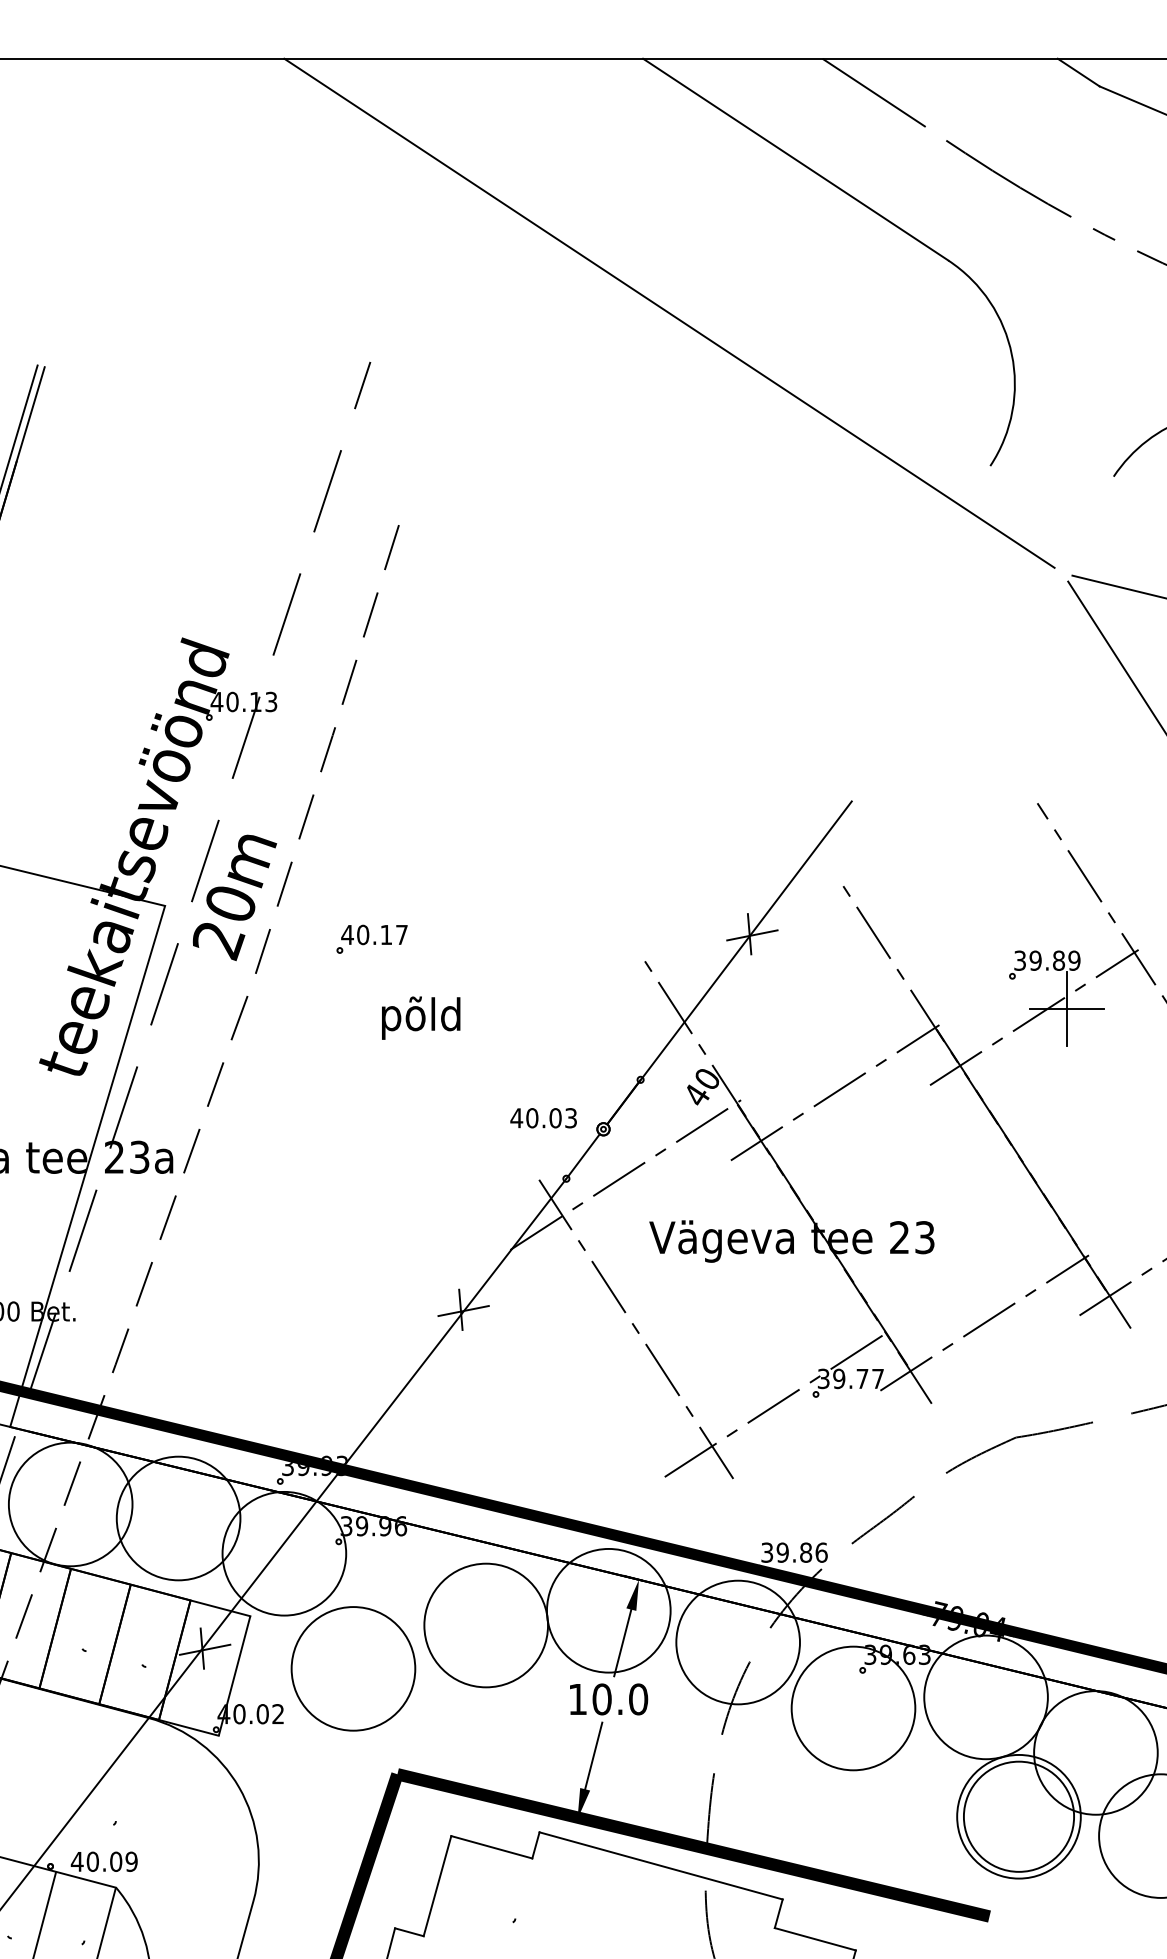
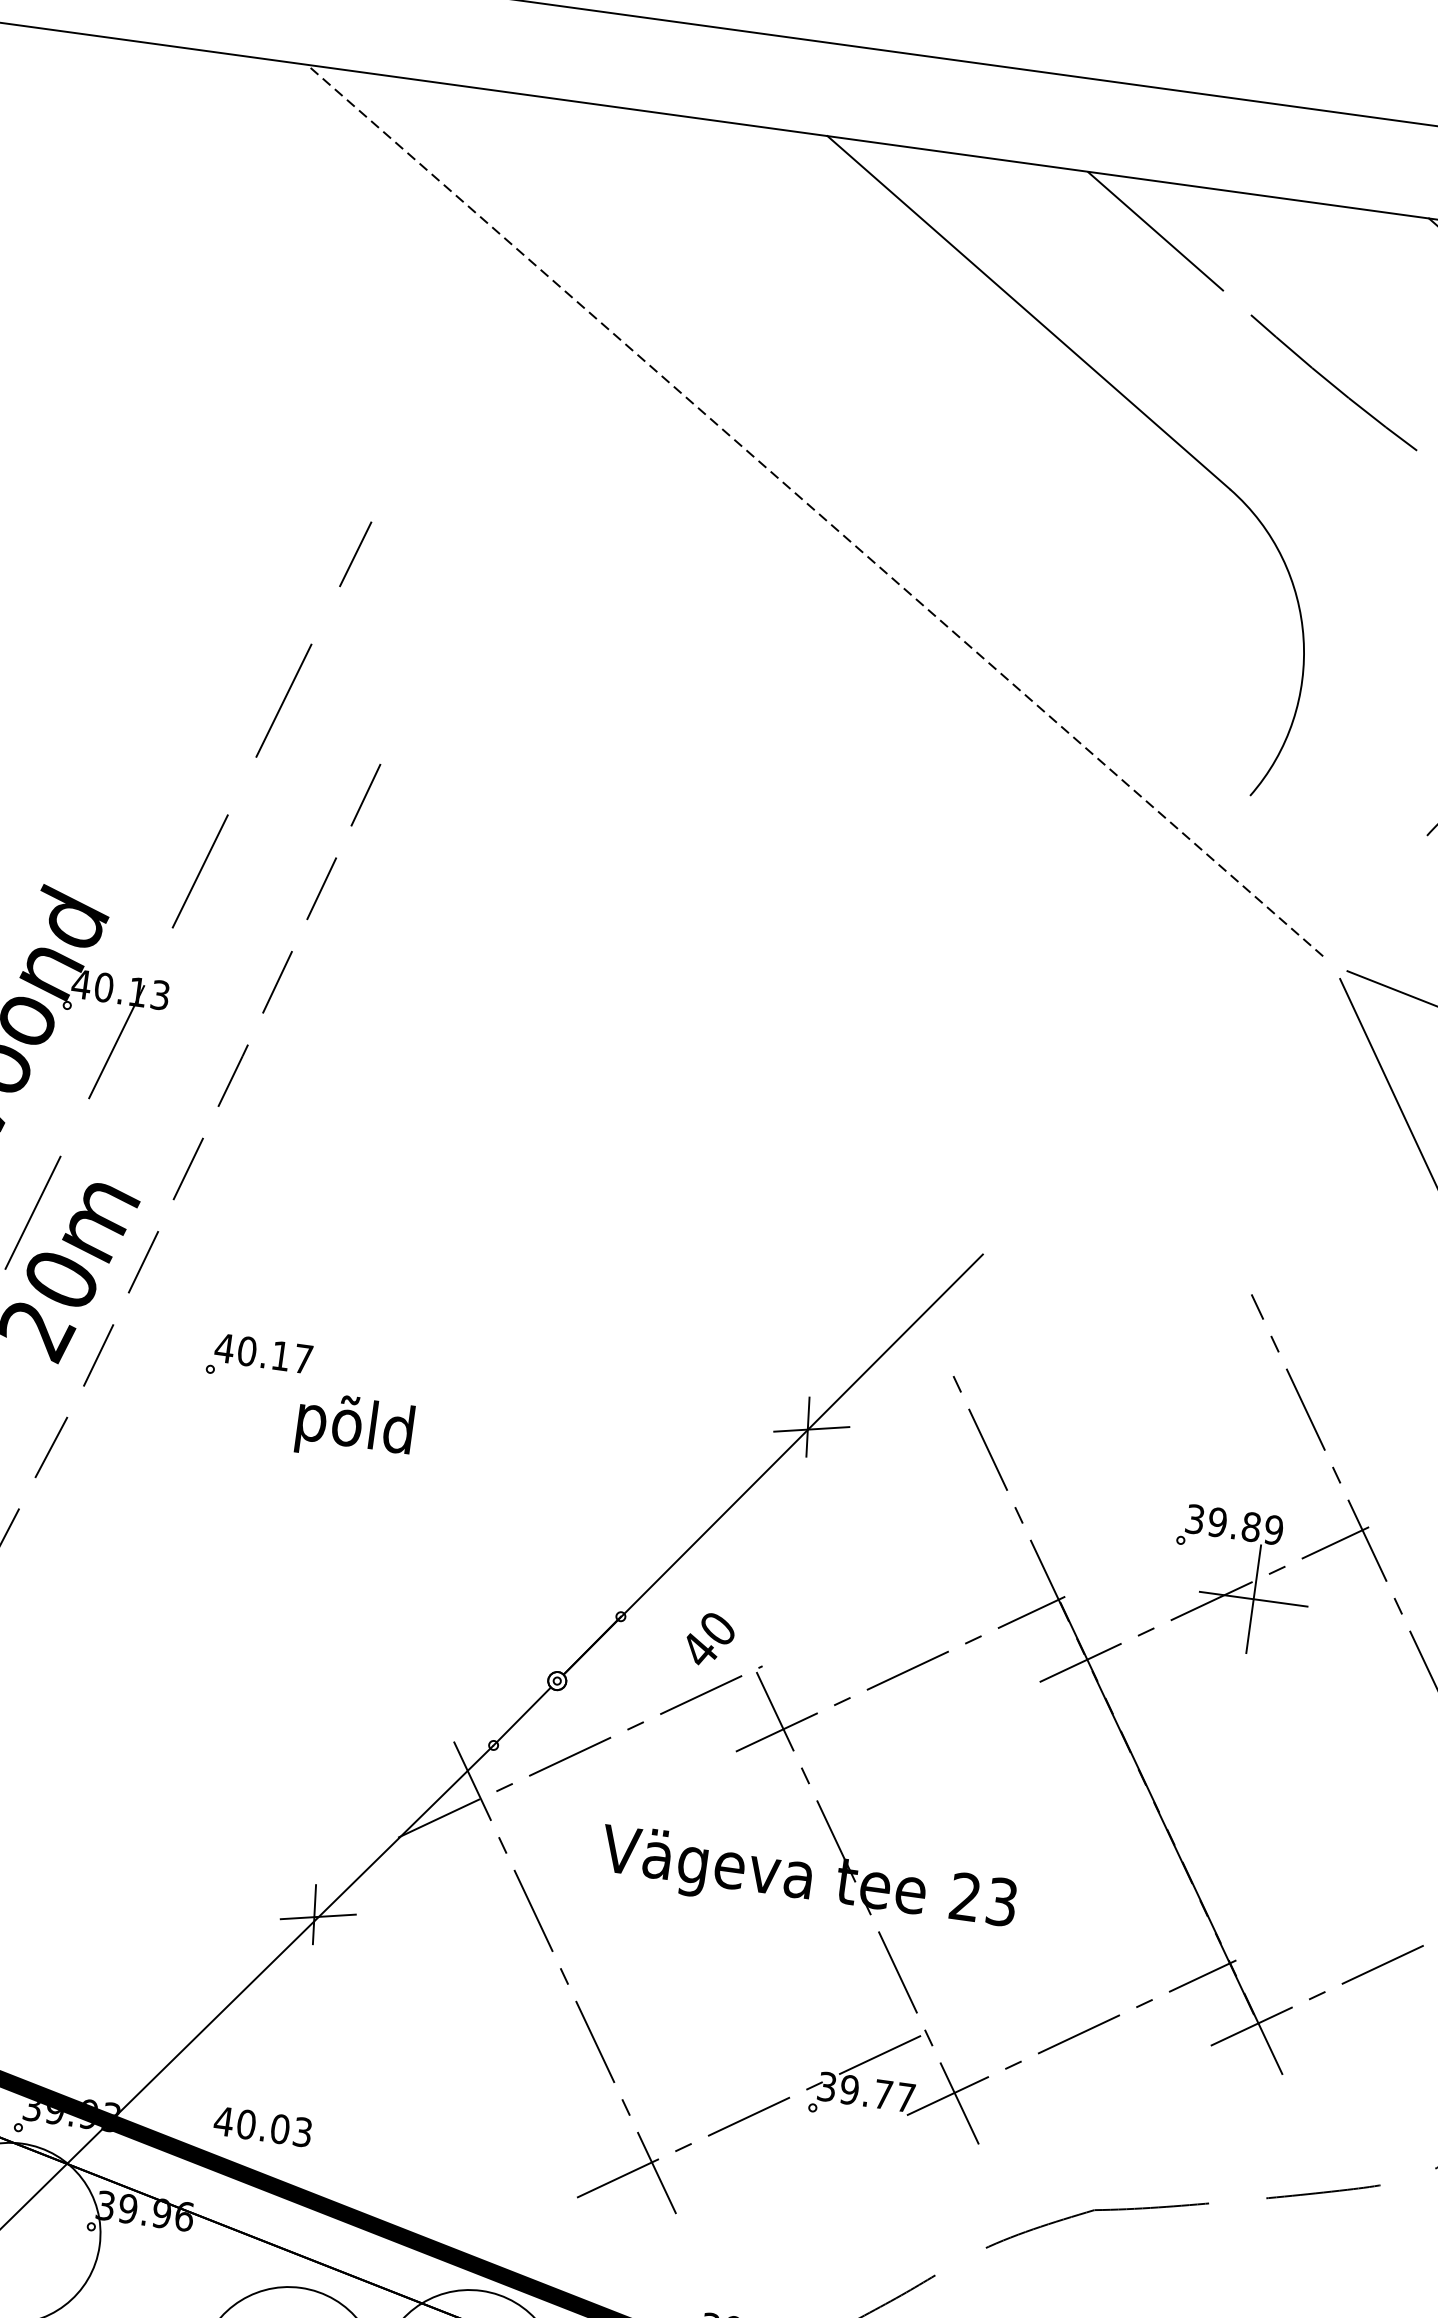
line: (669, 313) -> (815, 510), solid -> dashed
text: (421, 1017) -> (355, 1427), moved
text: (543, 1118) -> (262, 2127), moved
line: (773, 1159) -> (797, 1758), removed

